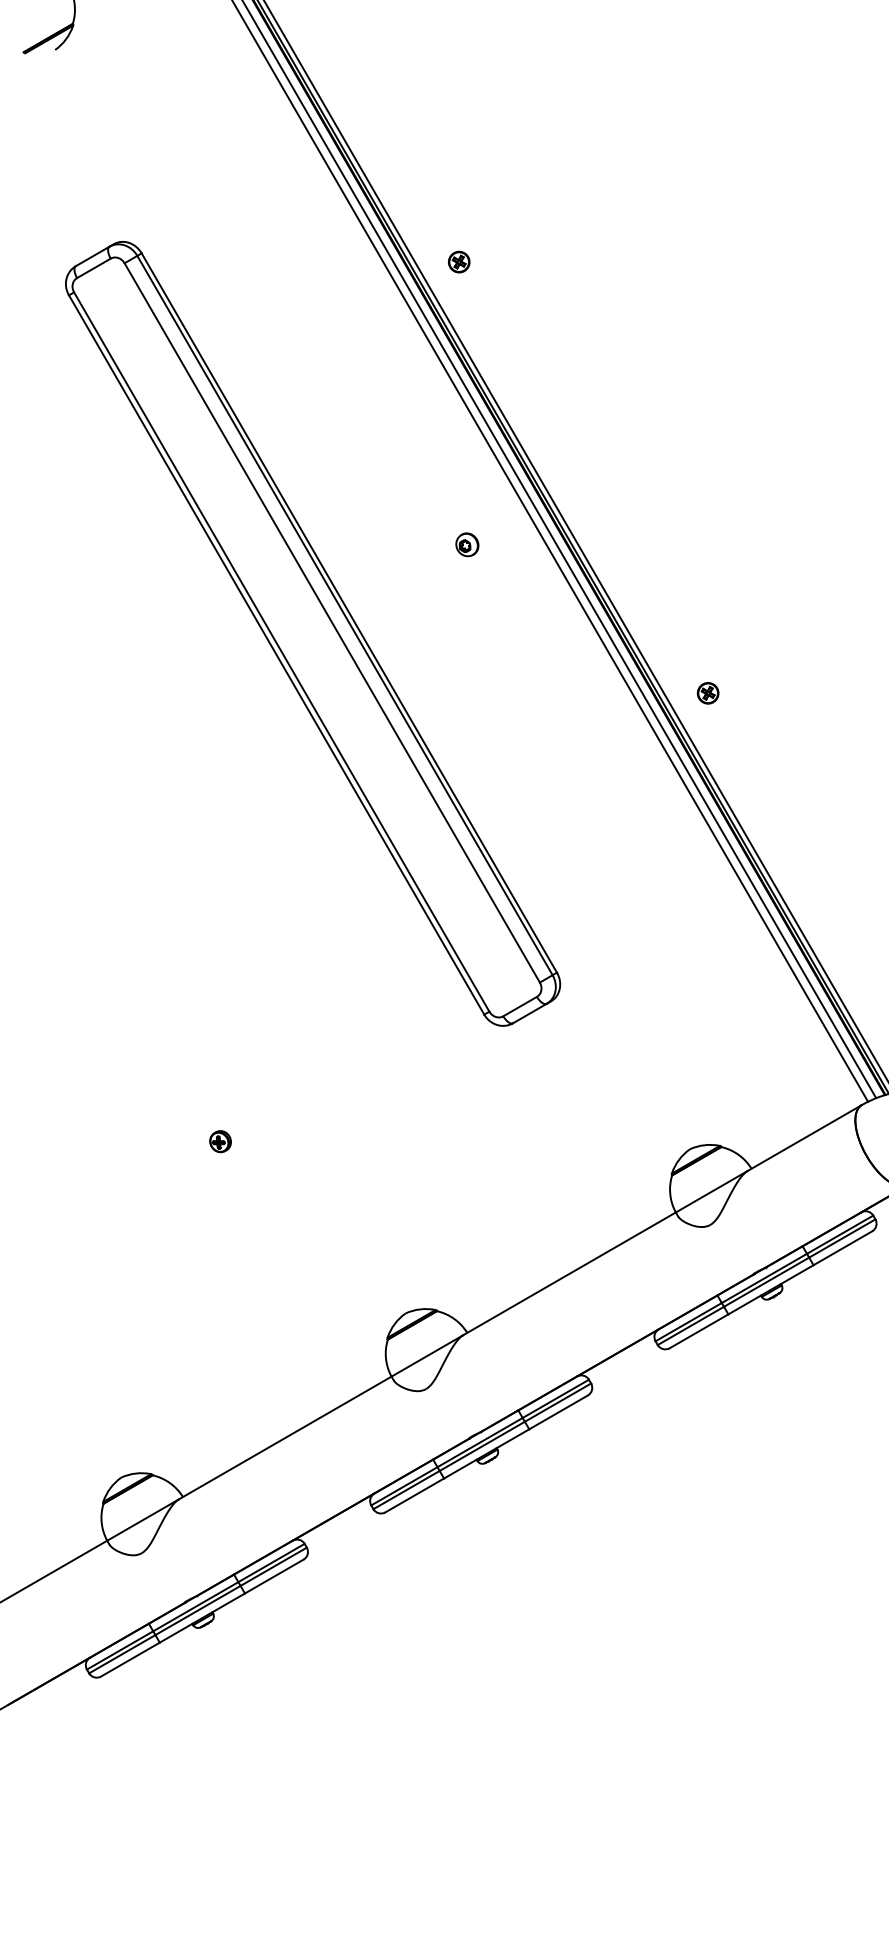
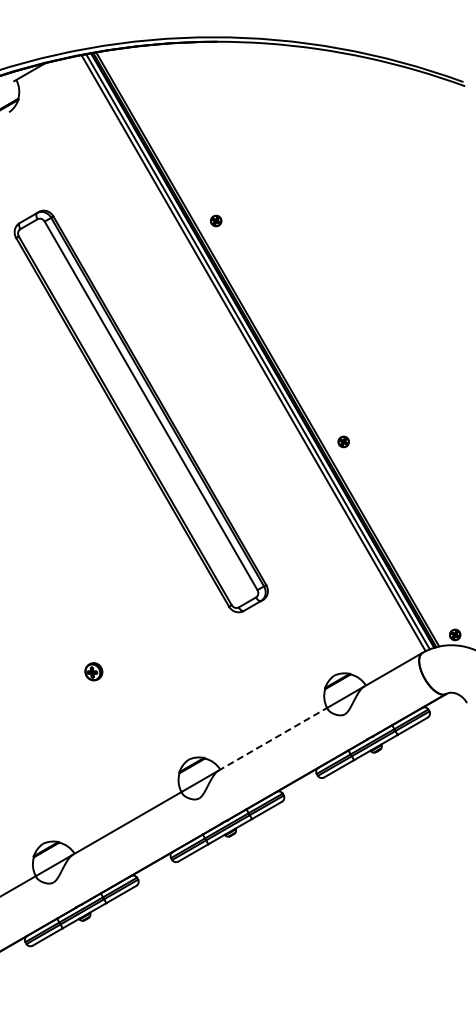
part: (465, 544) -> (219, 365), removed
part: (219, 1141) -> (93, 671), size x1.6
line: (569, 1274) -> (272, 739), solid -> dashed

